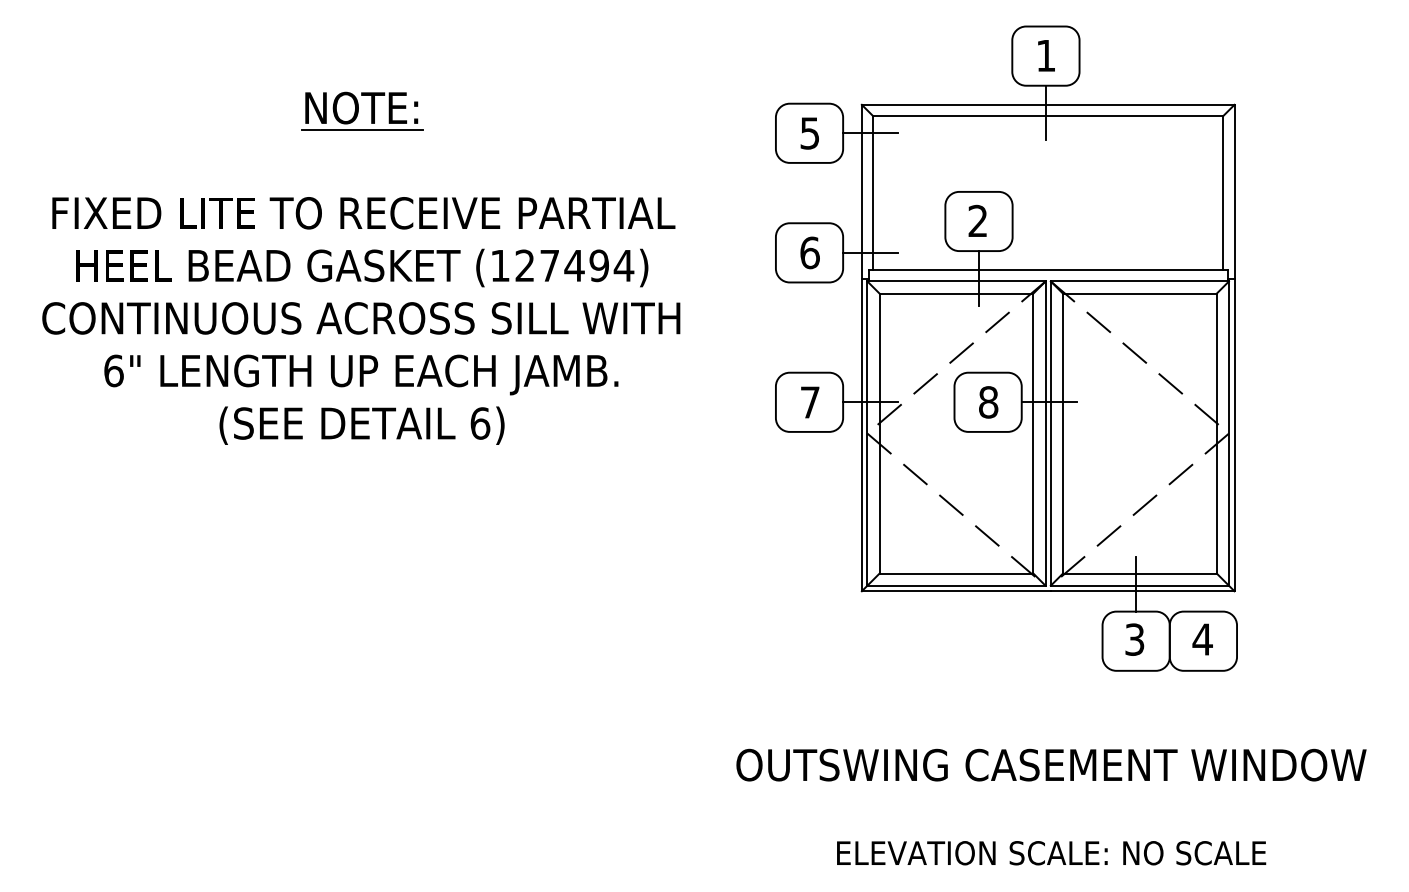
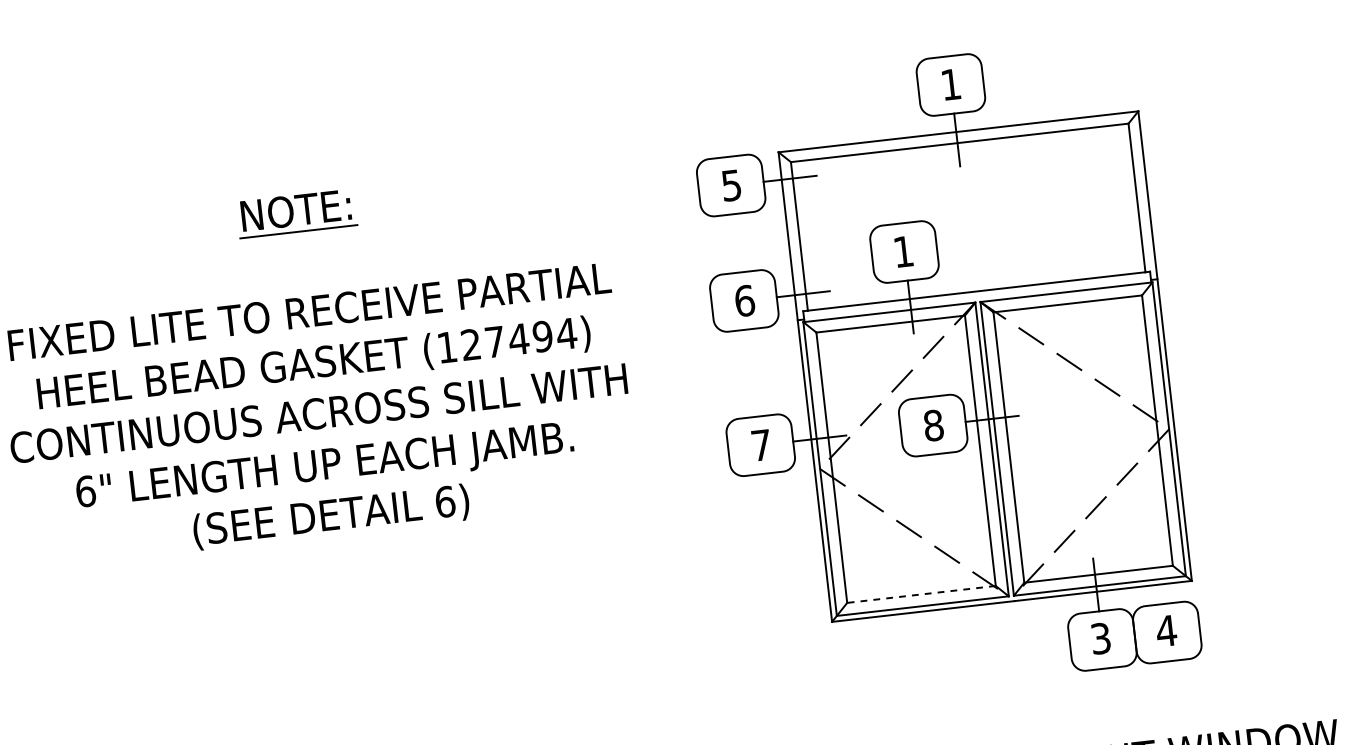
text: (977, 220) -> (902, 251), 2 -> 1
line: (956, 573) -> (921, 594), solid -> dashed

